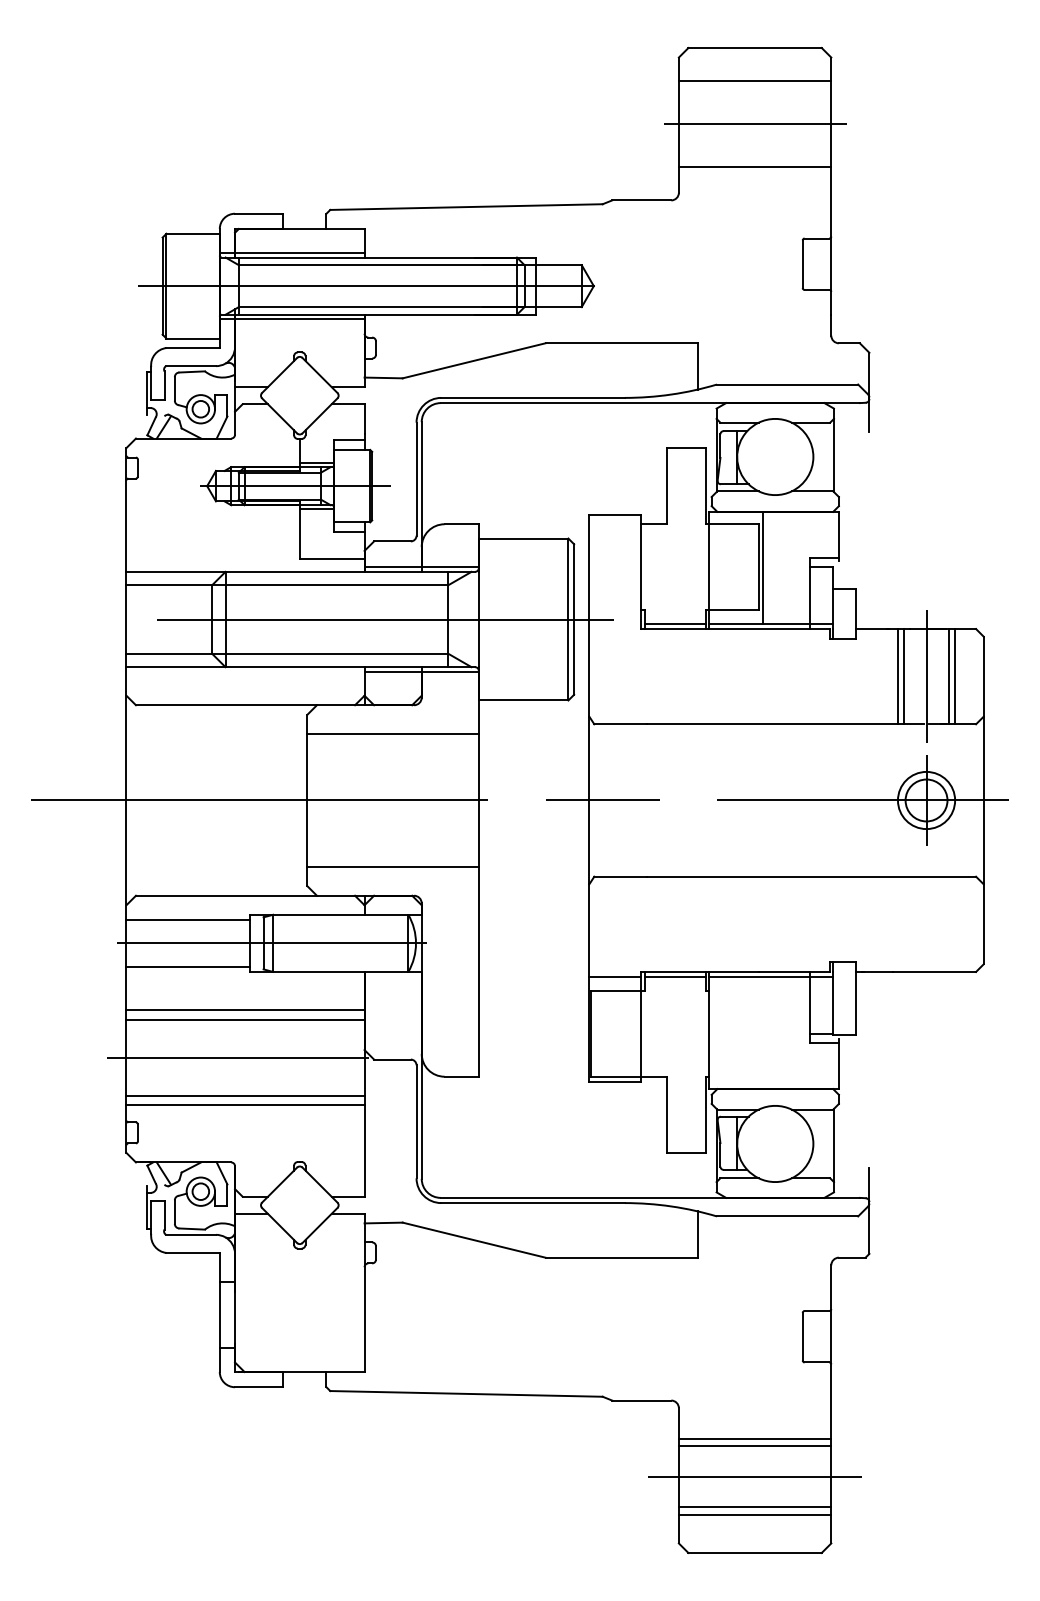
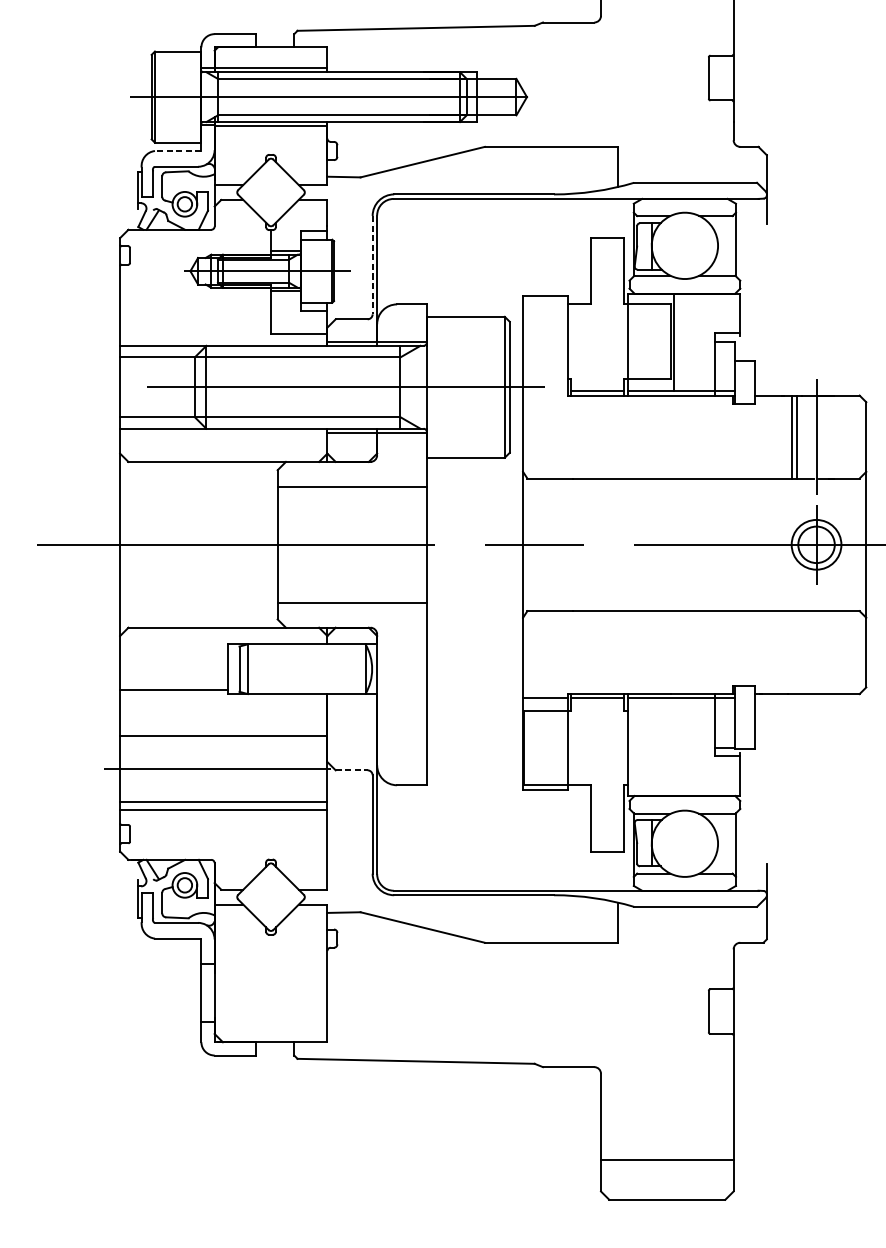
line: (193, 348) -> (178, 151), solid -> dashed
line: (416, 479) -> (372, 265), solid -> dashed
line: (949, 676) -> (836, 436), removed
line: (955, 676) -> (841, 436), removed
line: (188, 919) -> (174, 648), removed
line: (271, 943) -> (246, 669), removed
line: (245, 1010) -> (223, 727), removed
line: (392, 1059) -> (351, 770), solid -> dashed
line: (754, 1438) -> (666, 1100), removed
line: (754, 1446) -> (666, 1107), removed
line: (754, 1476) -> (666, 1133), removed
line: (754, 1514) -> (666, 1166), removed

